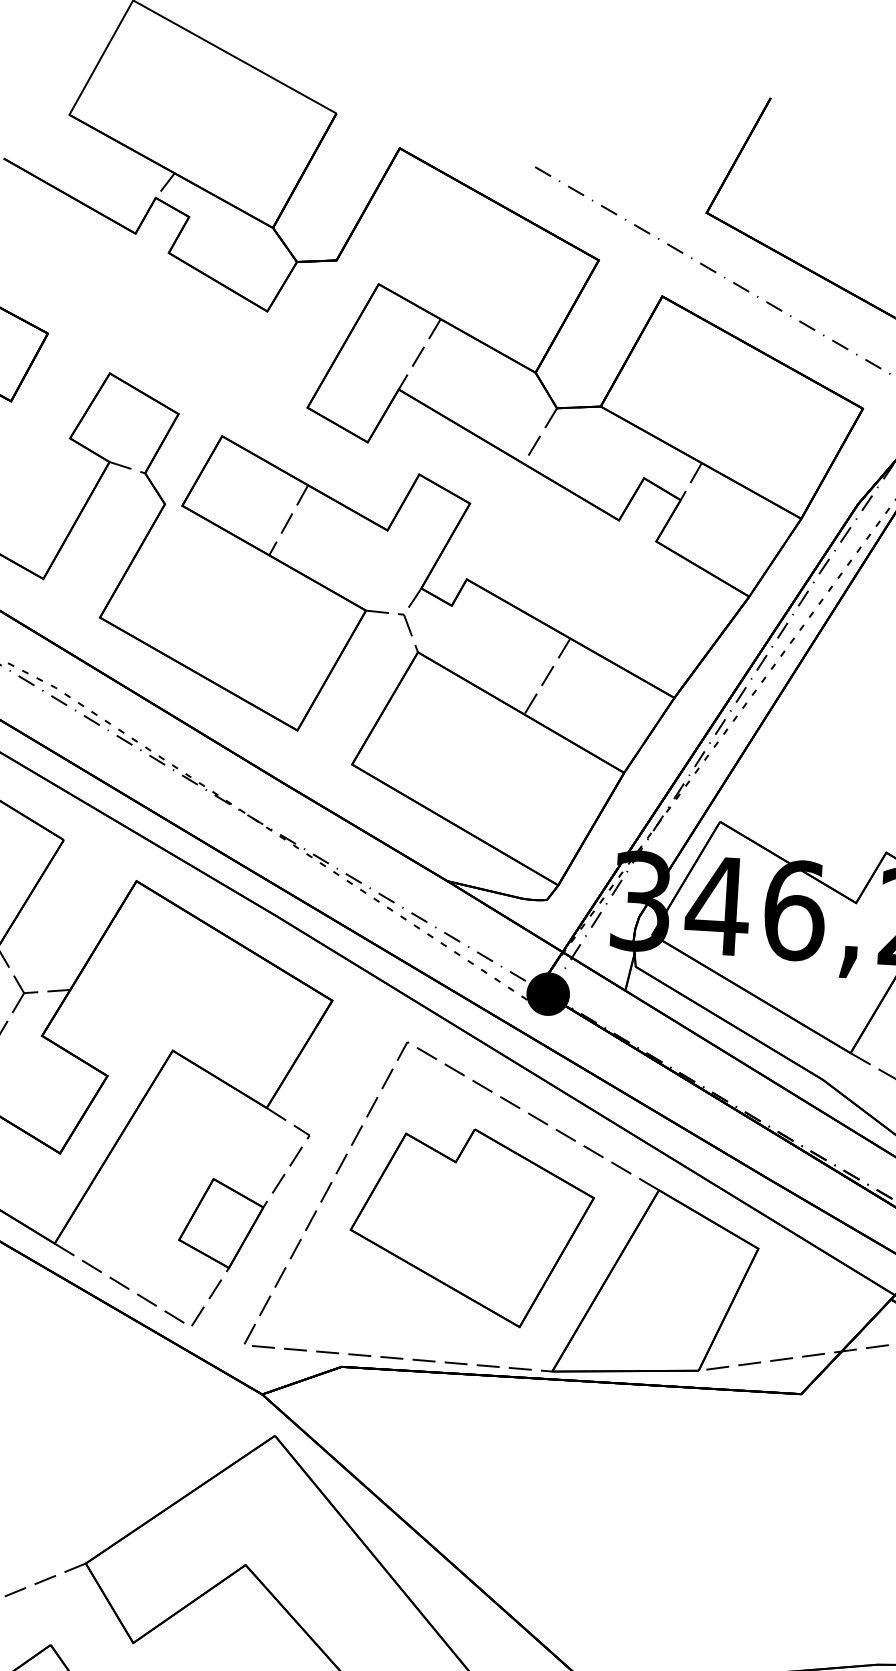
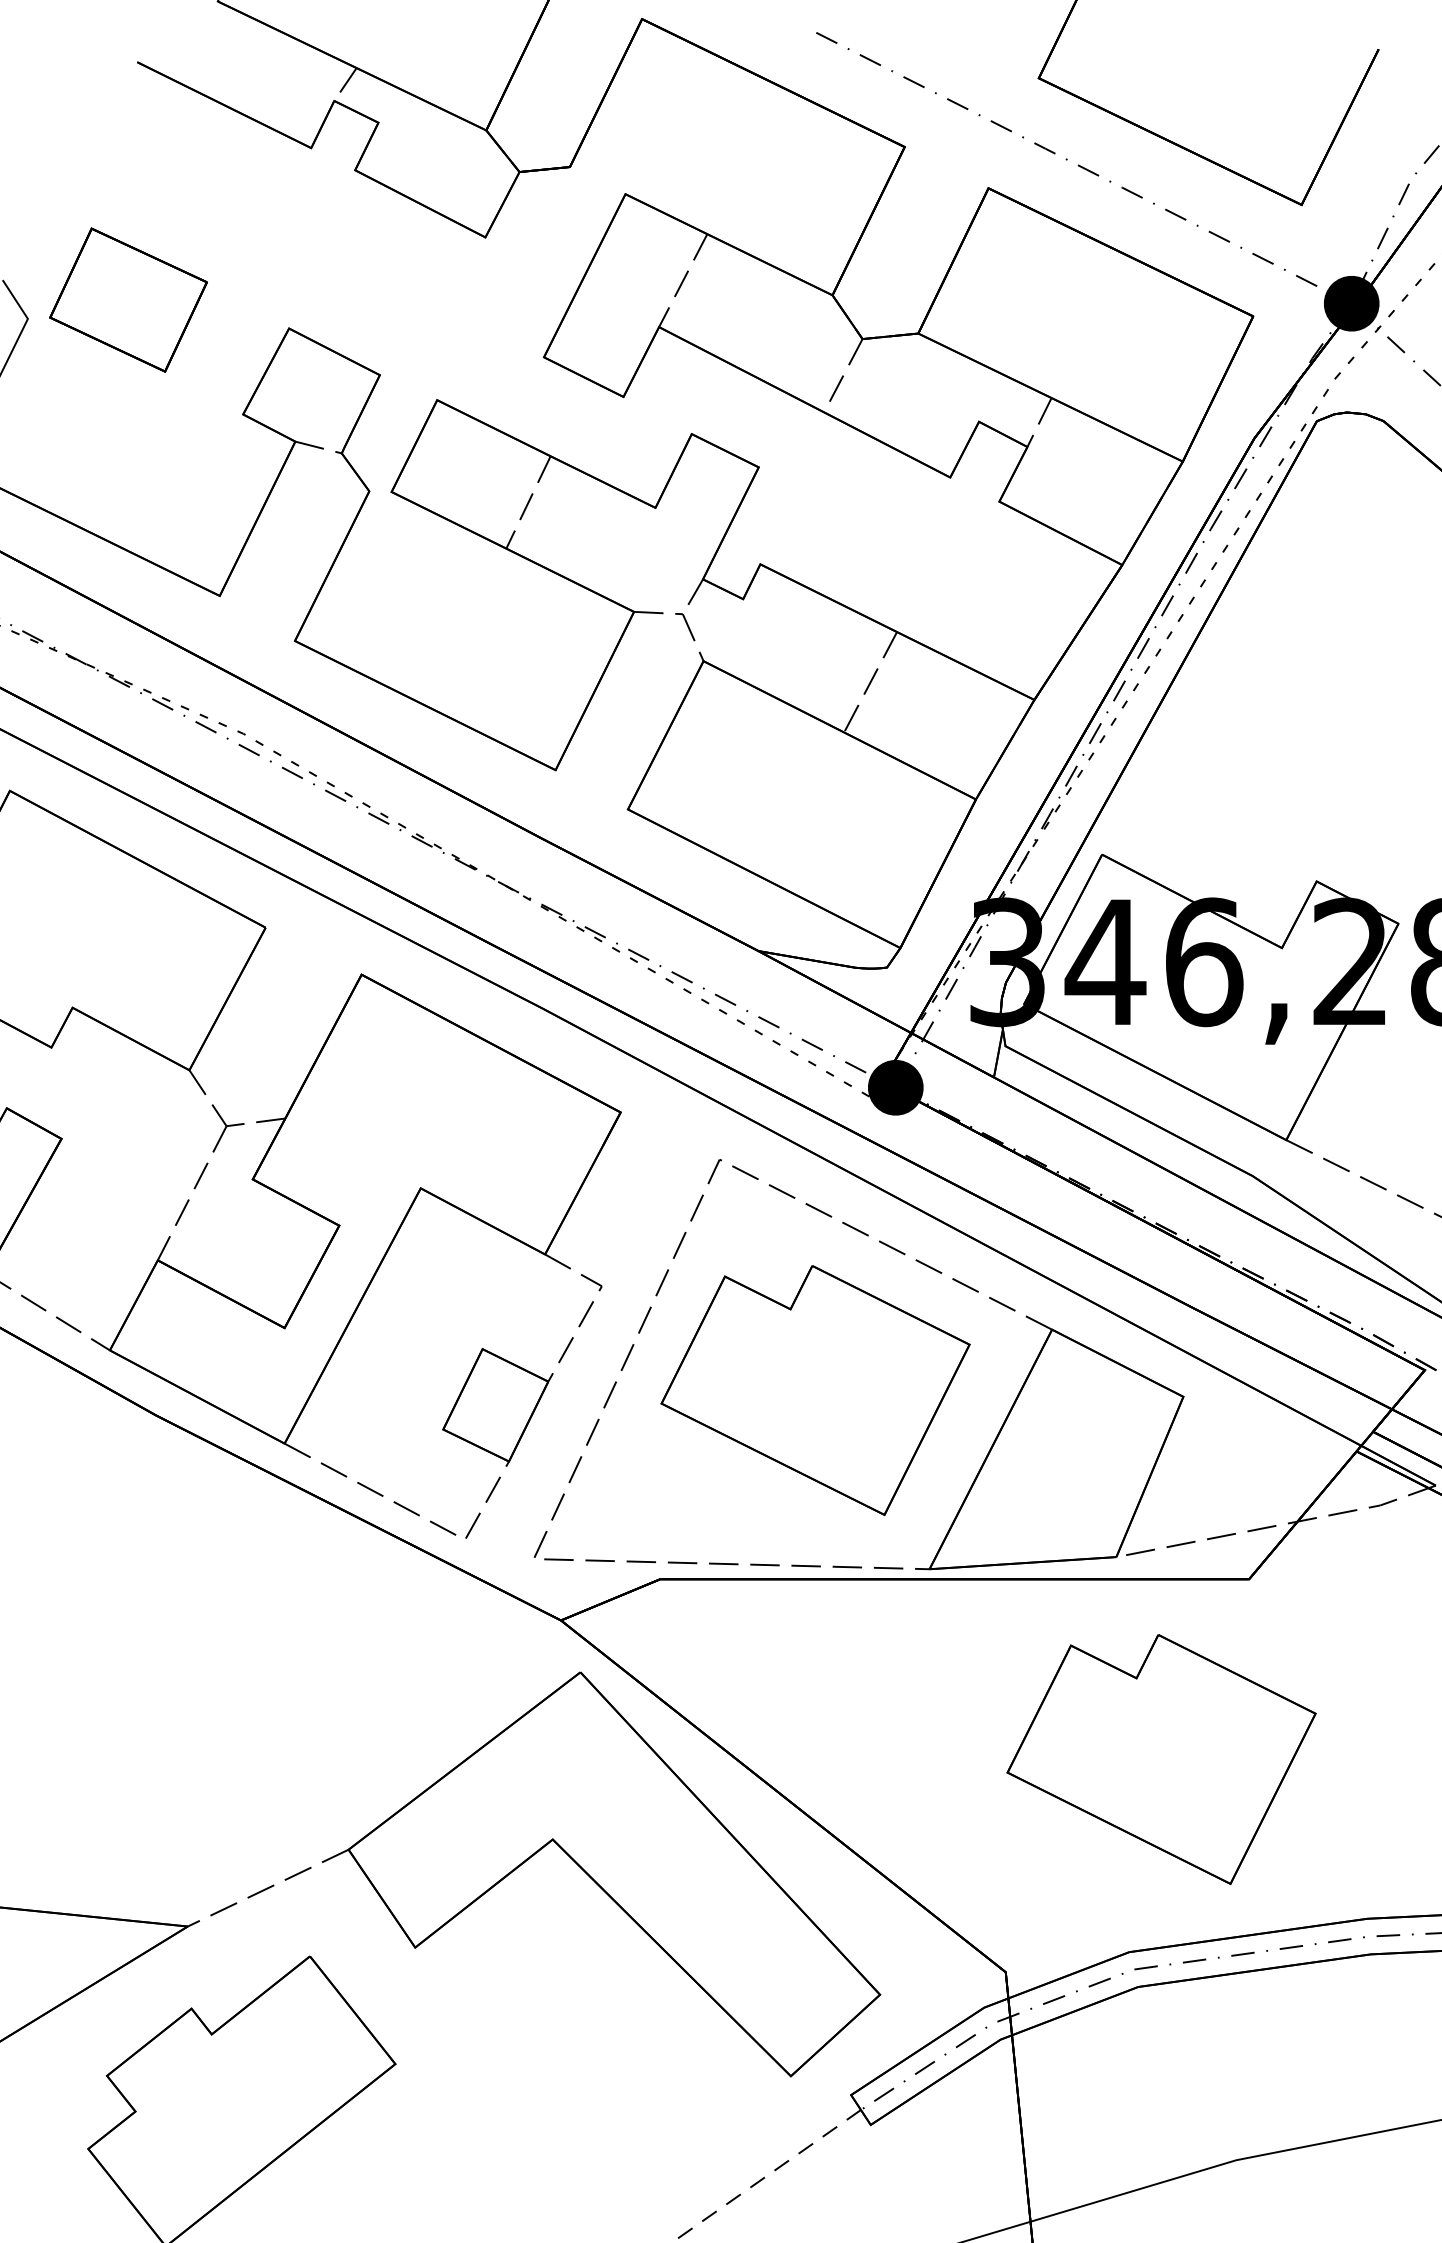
part: (724, 1530) -> (1161, 1759), added

